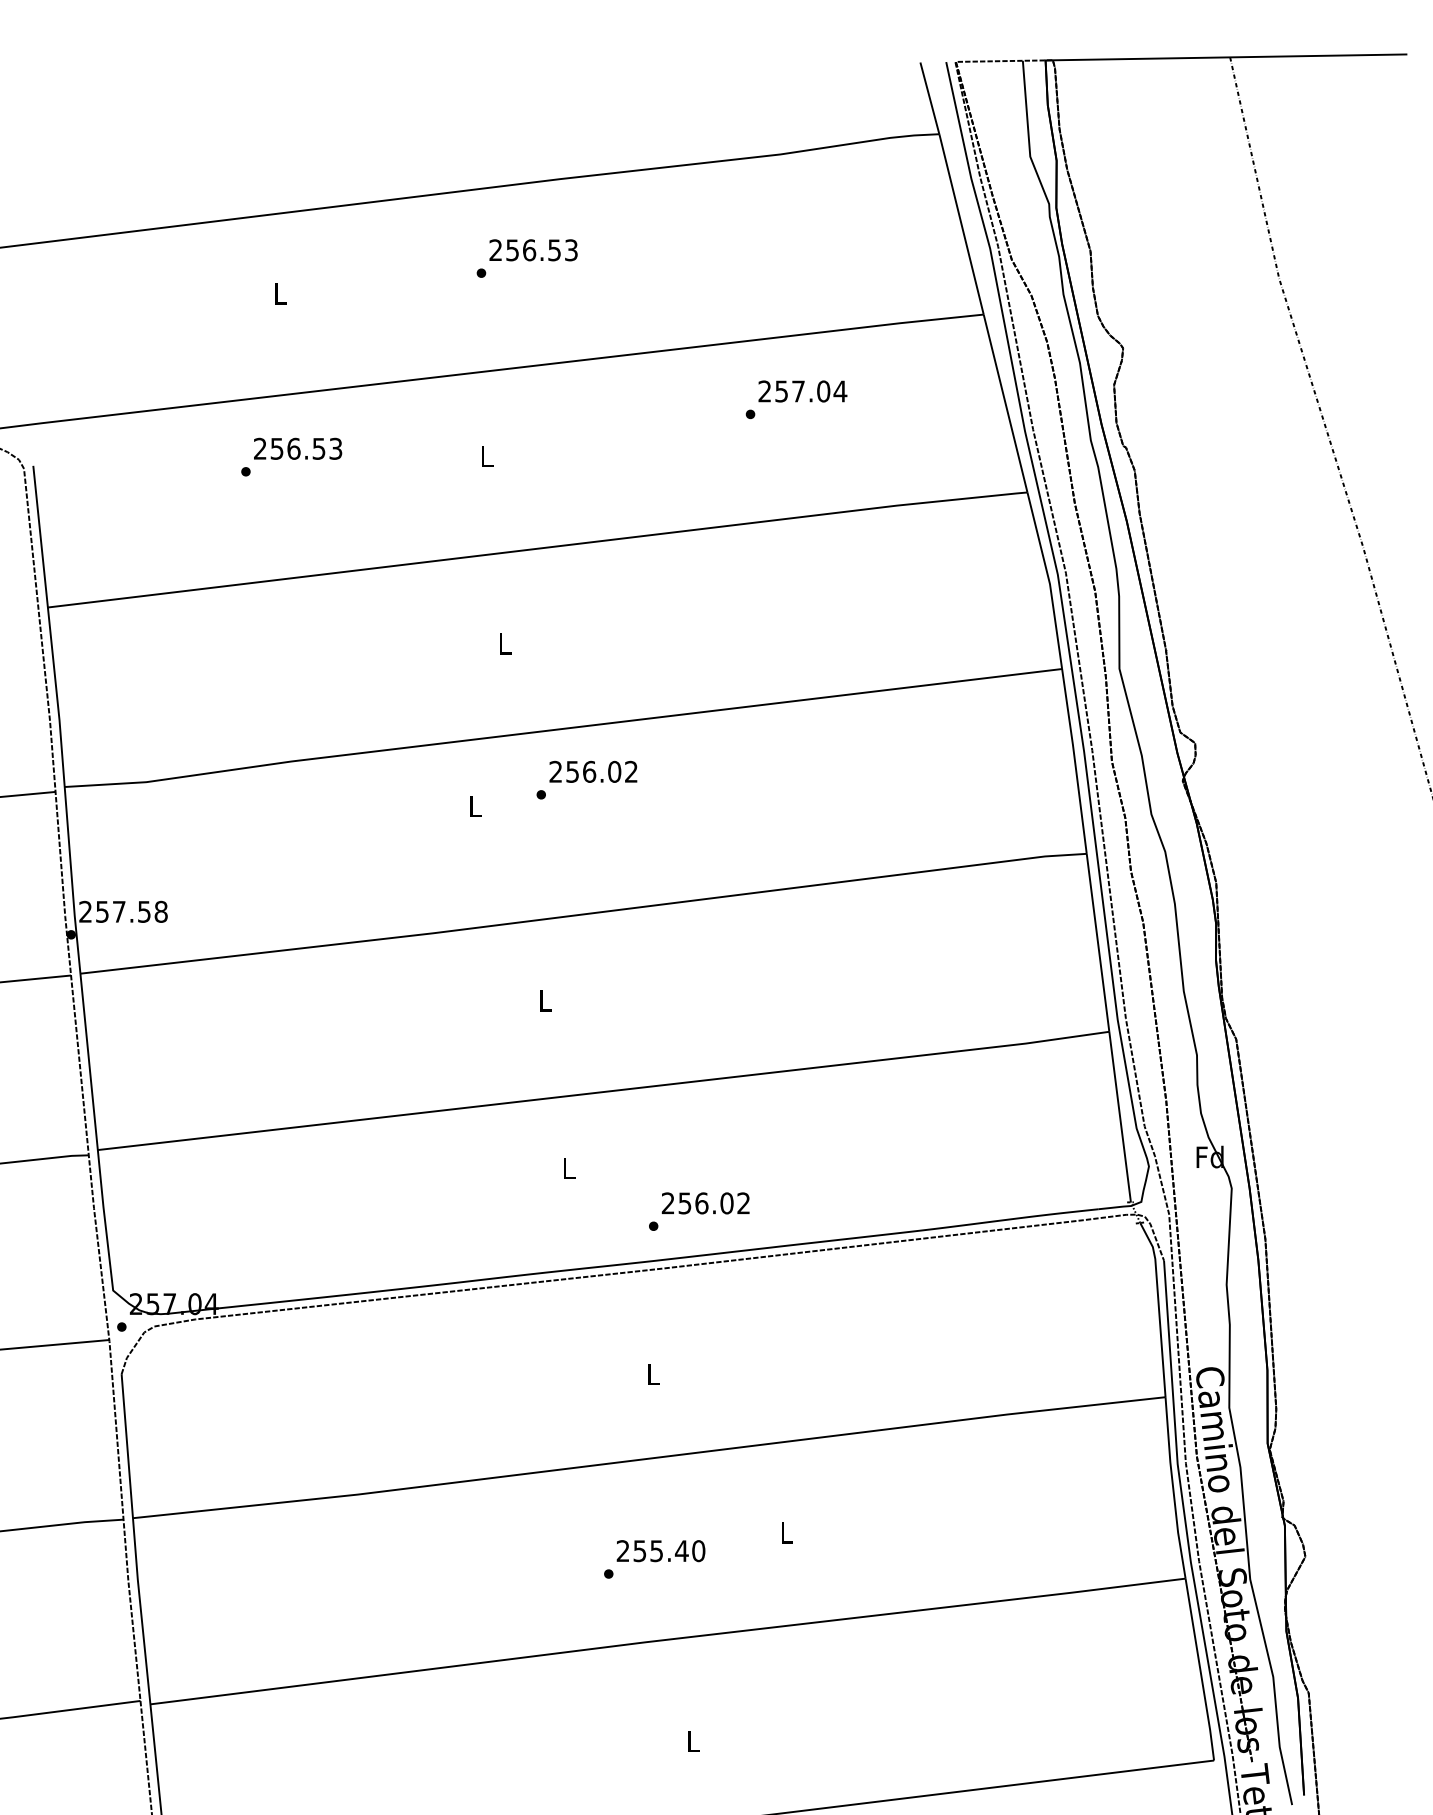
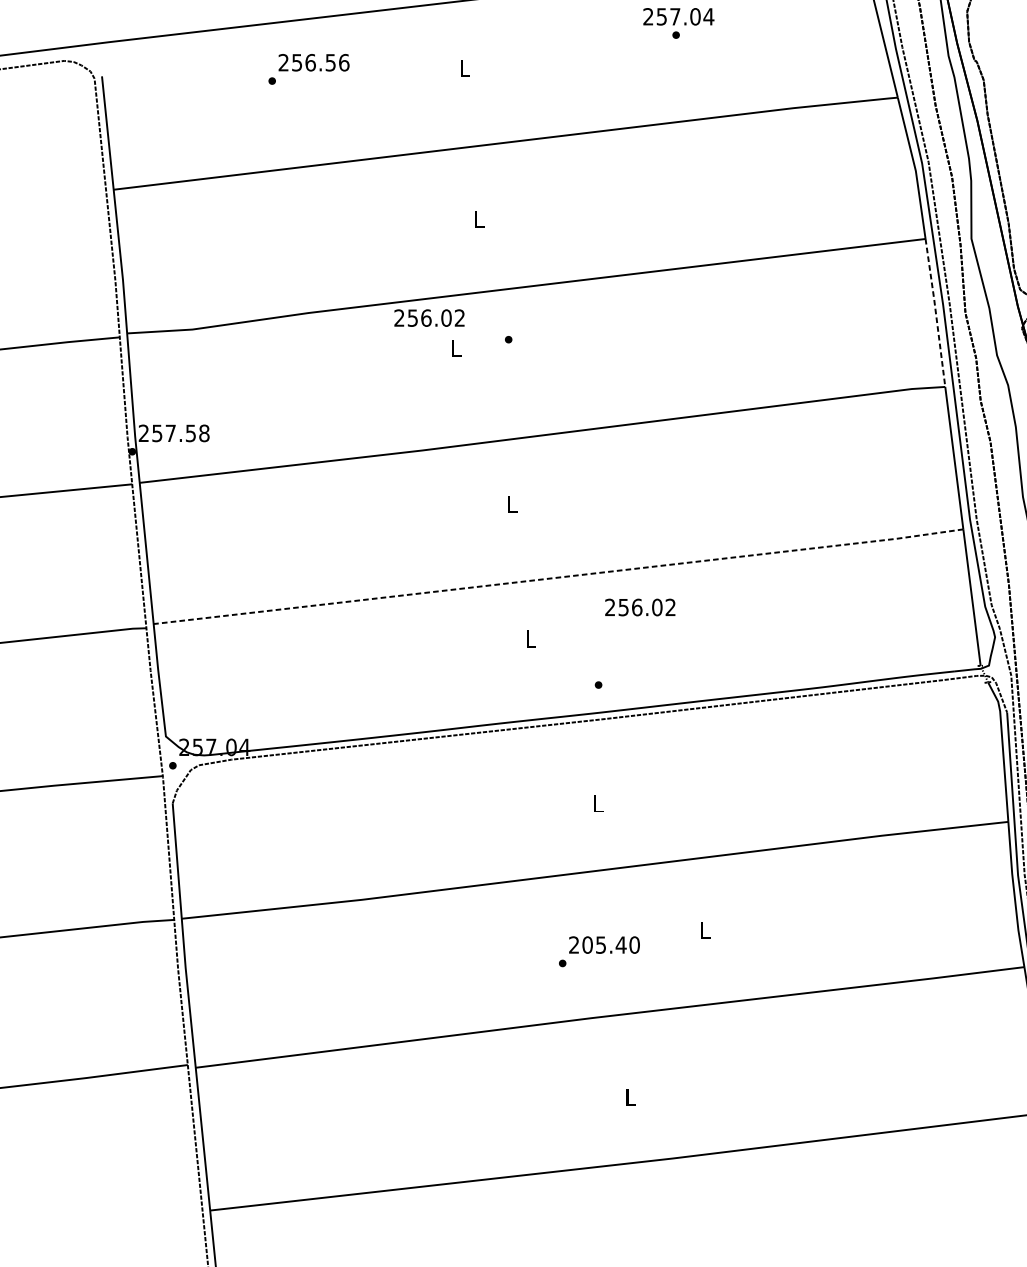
text: (802, 391) -> (678, 16), moved
text: (335, 448) -> (343, 62), 256.53 -> 256.56
line: (1075, 761) -> (936, 313), solid -> dashed
text: (593, 771) -> (429, 317), moved
line: (604, 1091) -> (559, 577), solid -> dashed
text: (705, 1203) -> (640, 607), moved
text: (639, 1551) -> (587, 945), 255.40 -> 205.40

